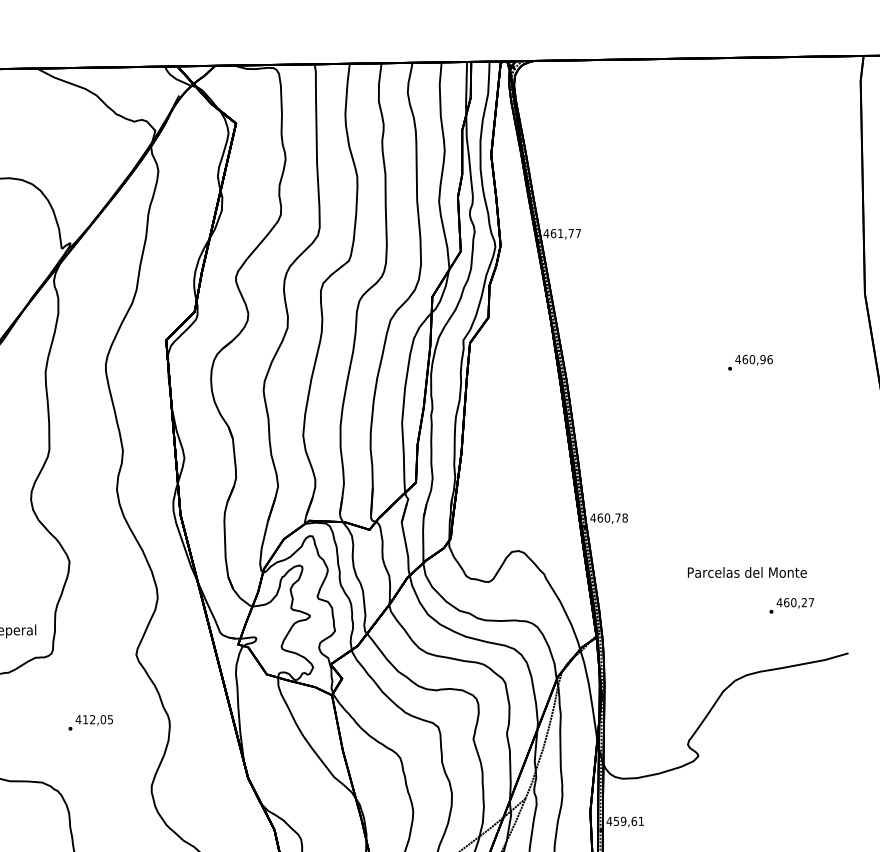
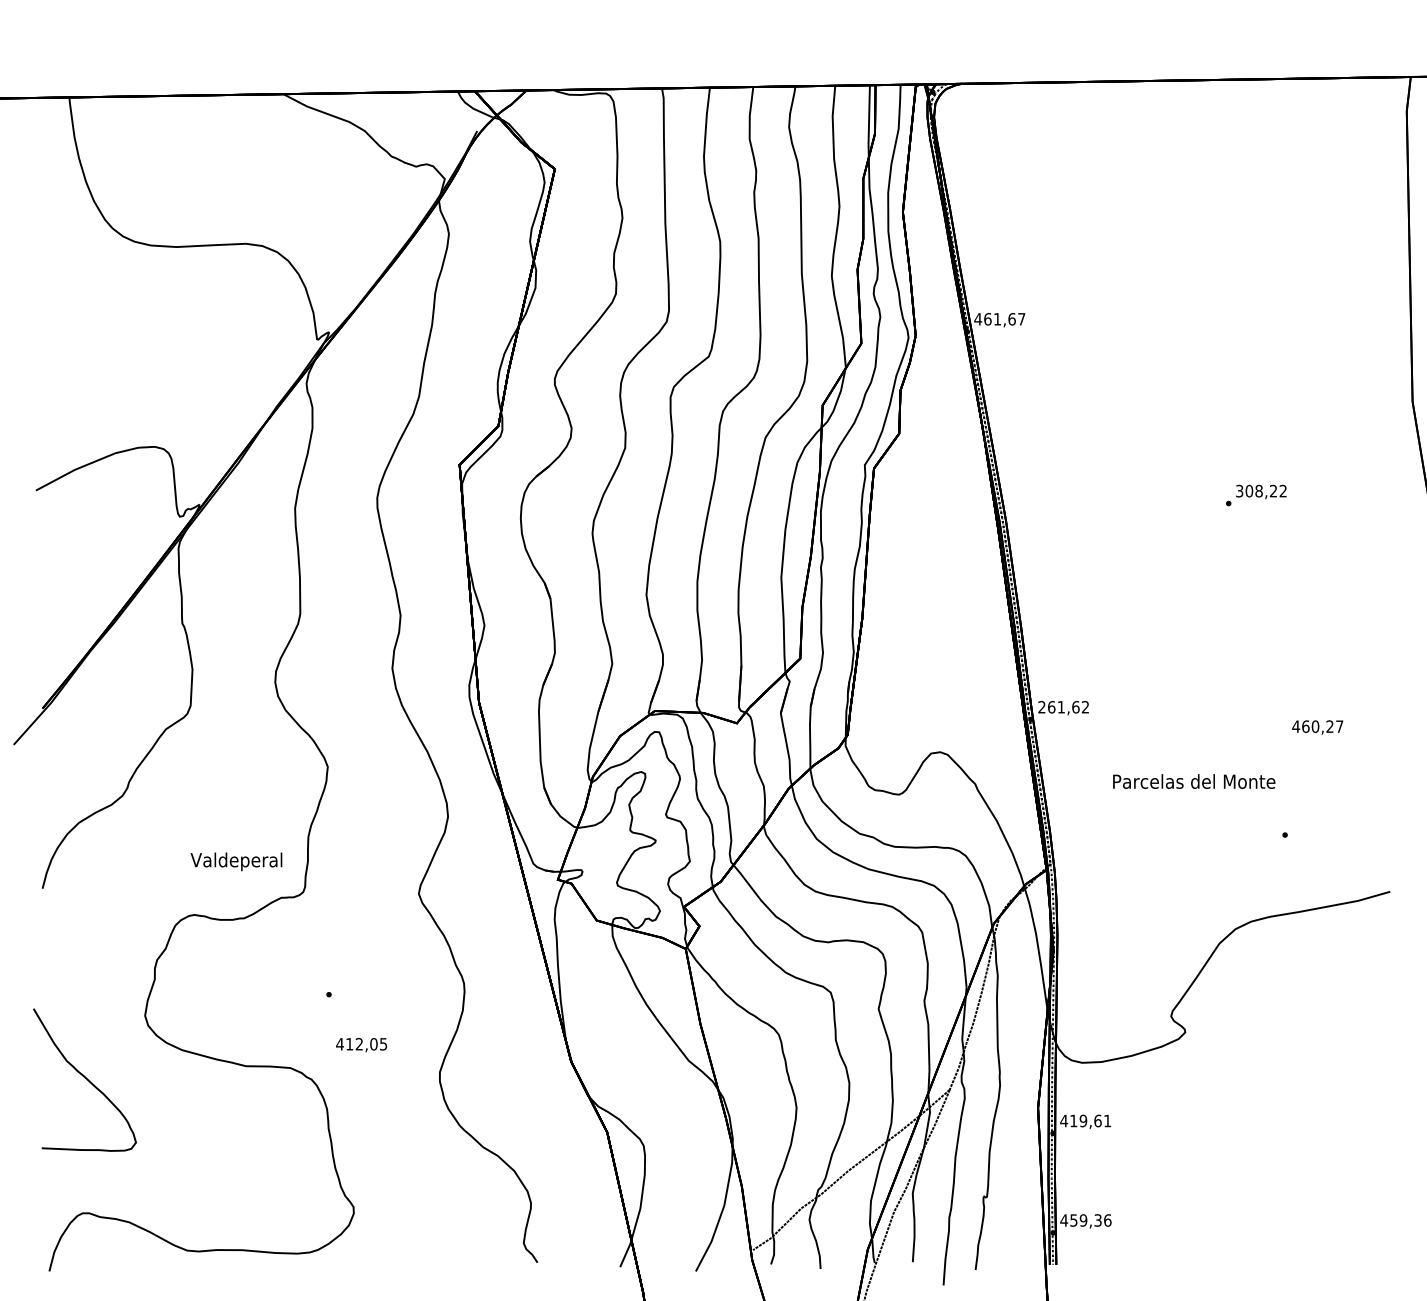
text: (570, 233) -> (1011, 319), 461,77 -> 461,67
text: (754, 359) -> (1261, 490), 460,96 -> 308,22
text: (608, 518) -> (1063, 707), 460,78 -> 261,62
text: (747, 572) -> (1194, 781), moved
text: (795, 603) -> (1317, 727), moved
text: (94, 720) -> (361, 1045), moved
text: (616, 821) -> (1073, 1120), 459,61 -> 419,61

